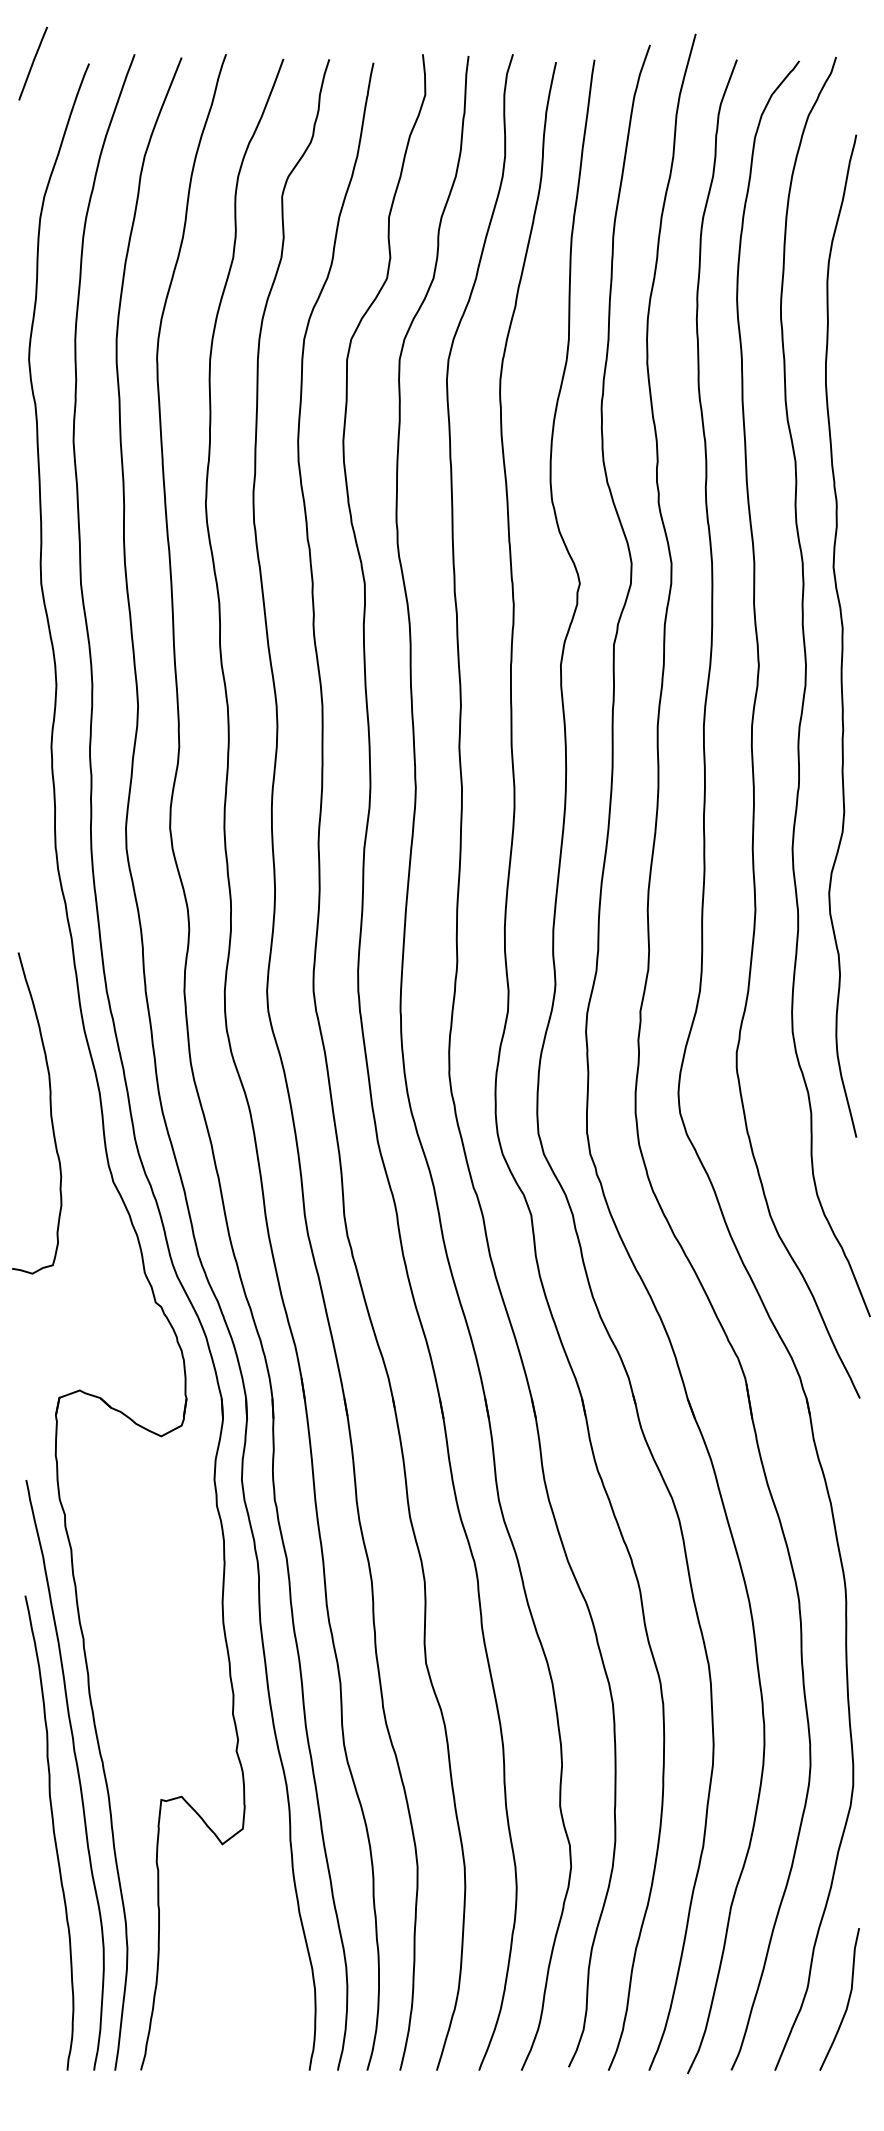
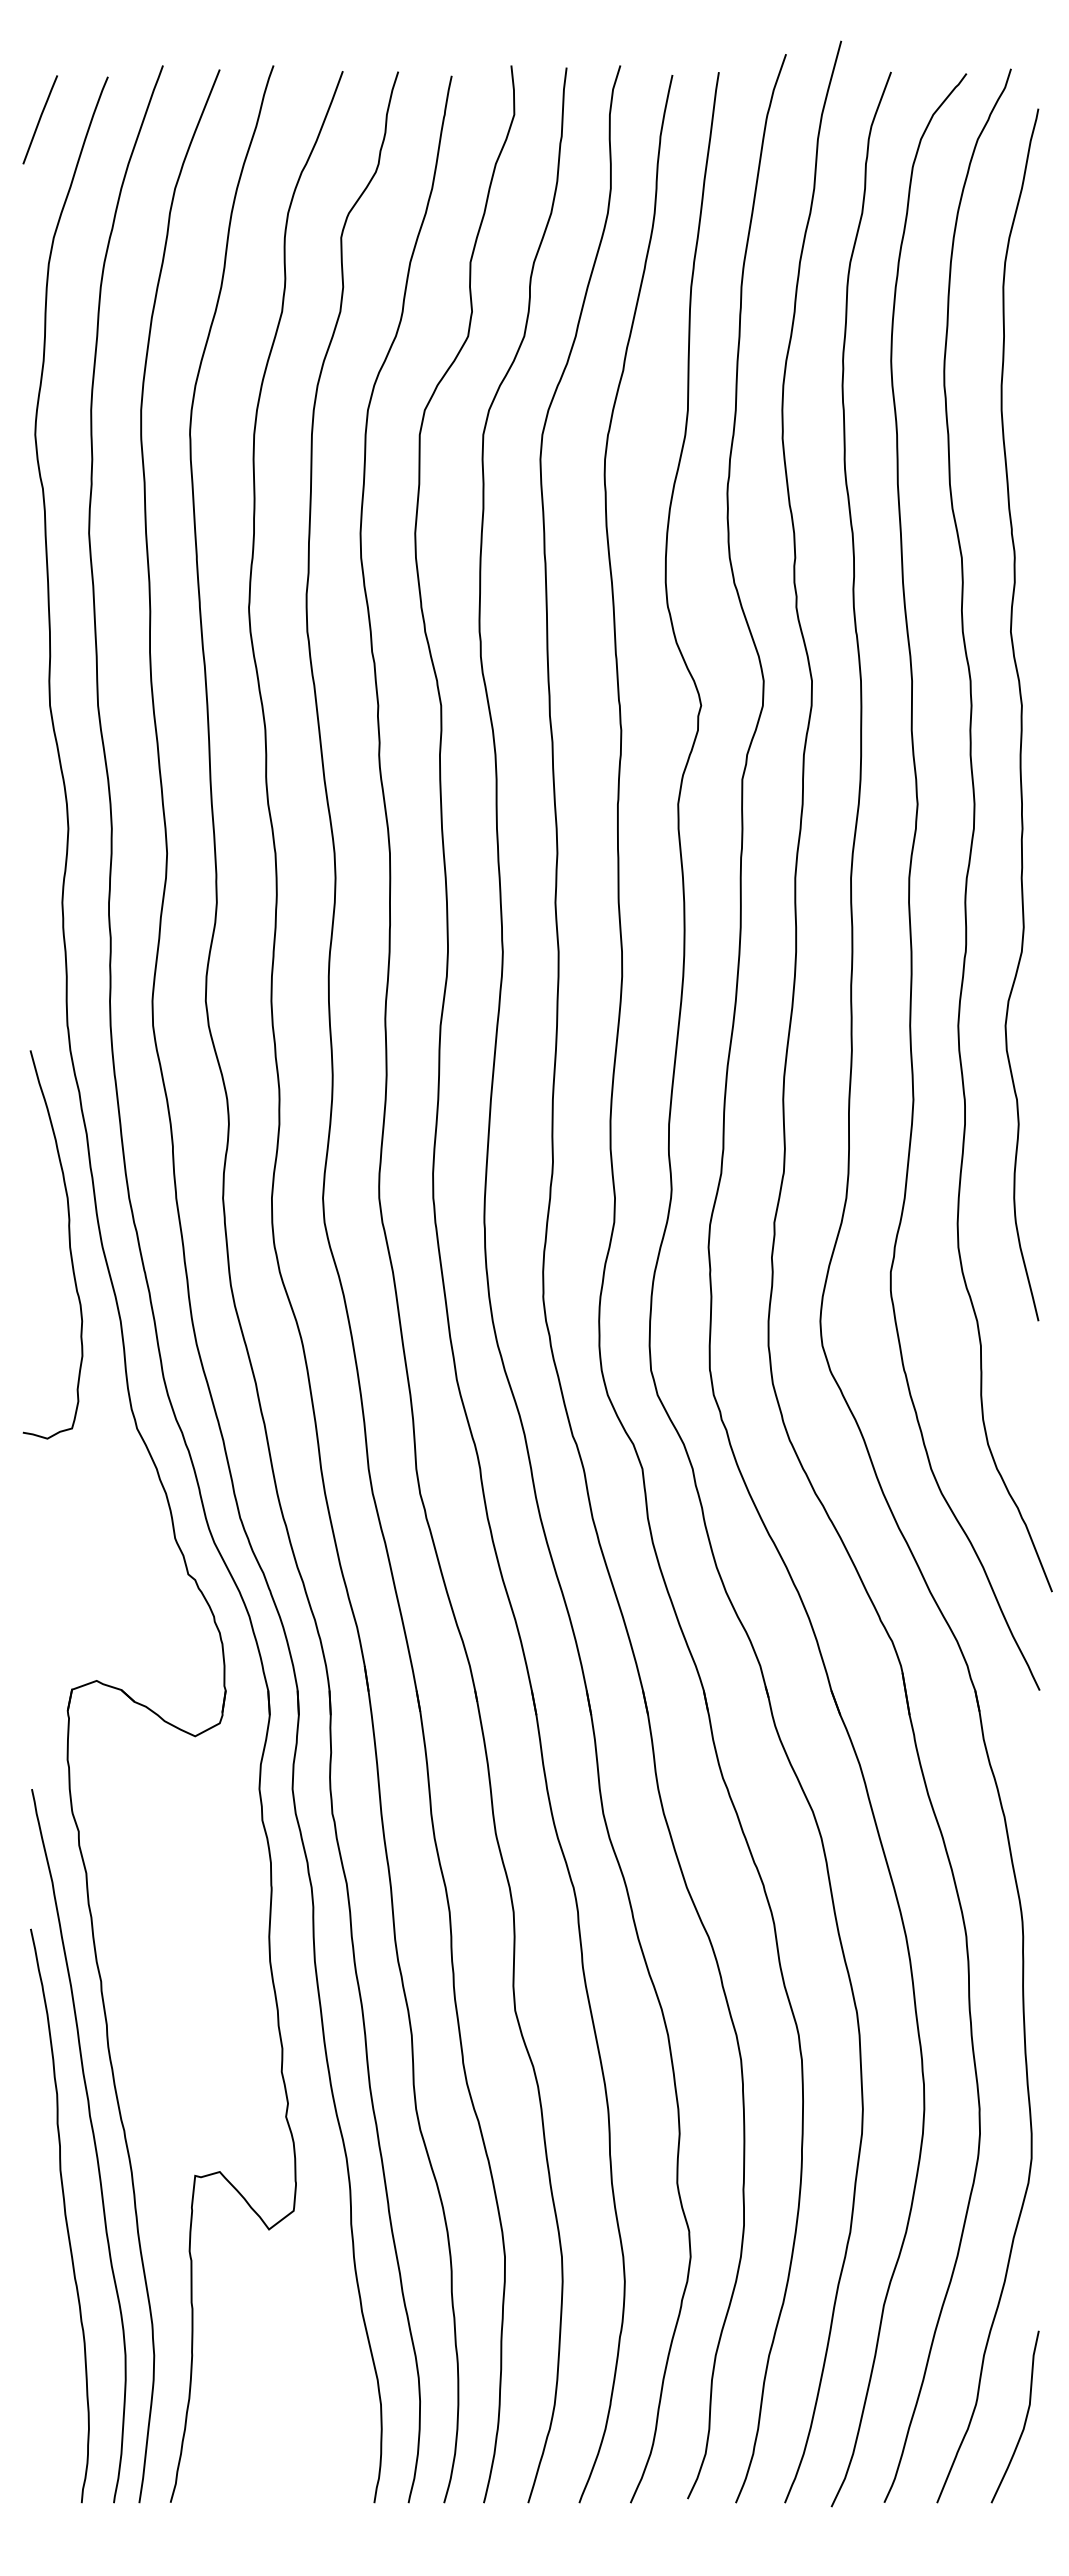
line: (32, 63) -> (39, 119), moved
curve: (841, 635) -> (1020, 714), moved
curve: (49, 1109) -> (68, 1240), moved

